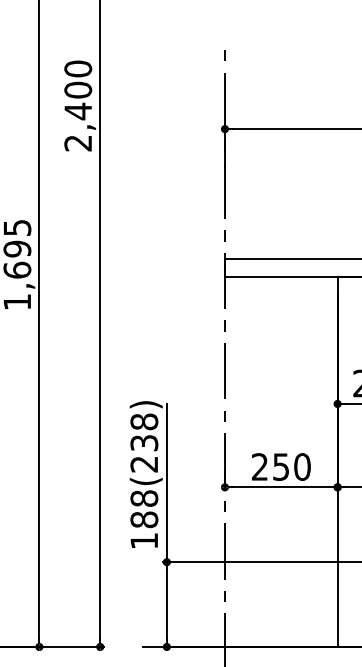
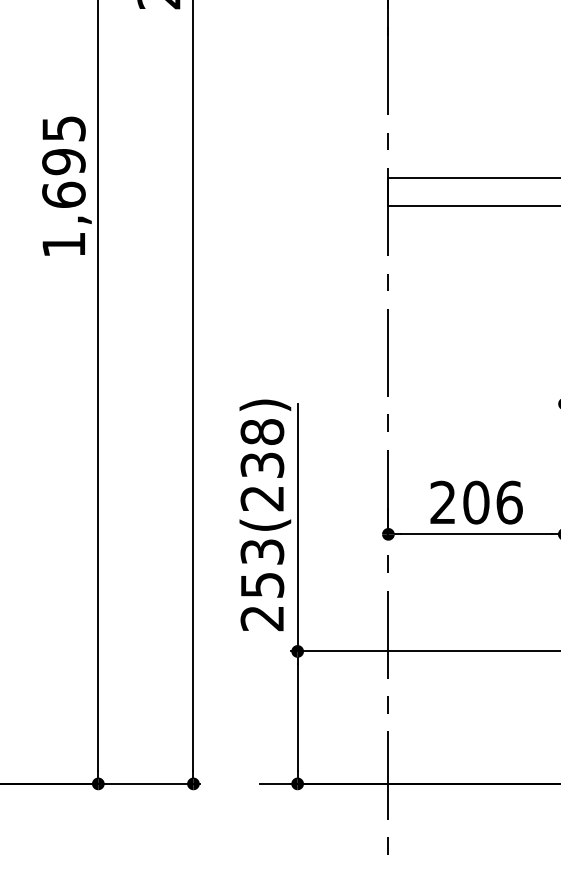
text: (291, 466) -> (492, 501), 250 -> 206
text: (144, 519) -> (262, 584), 188(238) -> 253(238)

